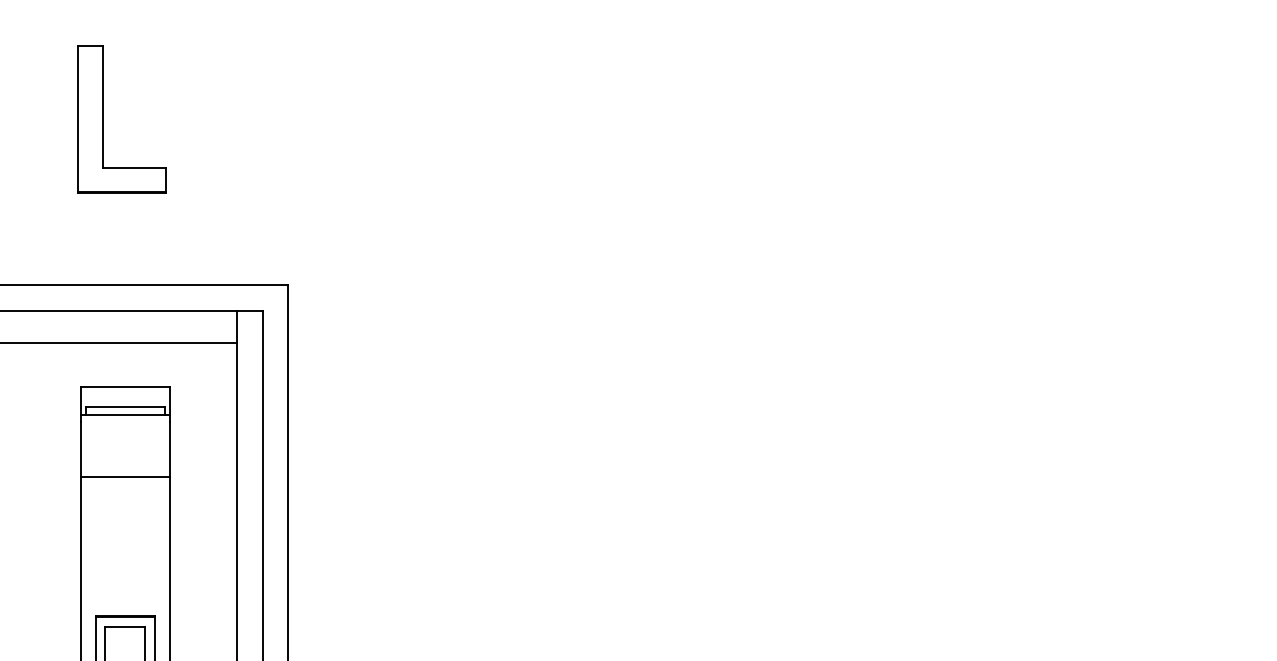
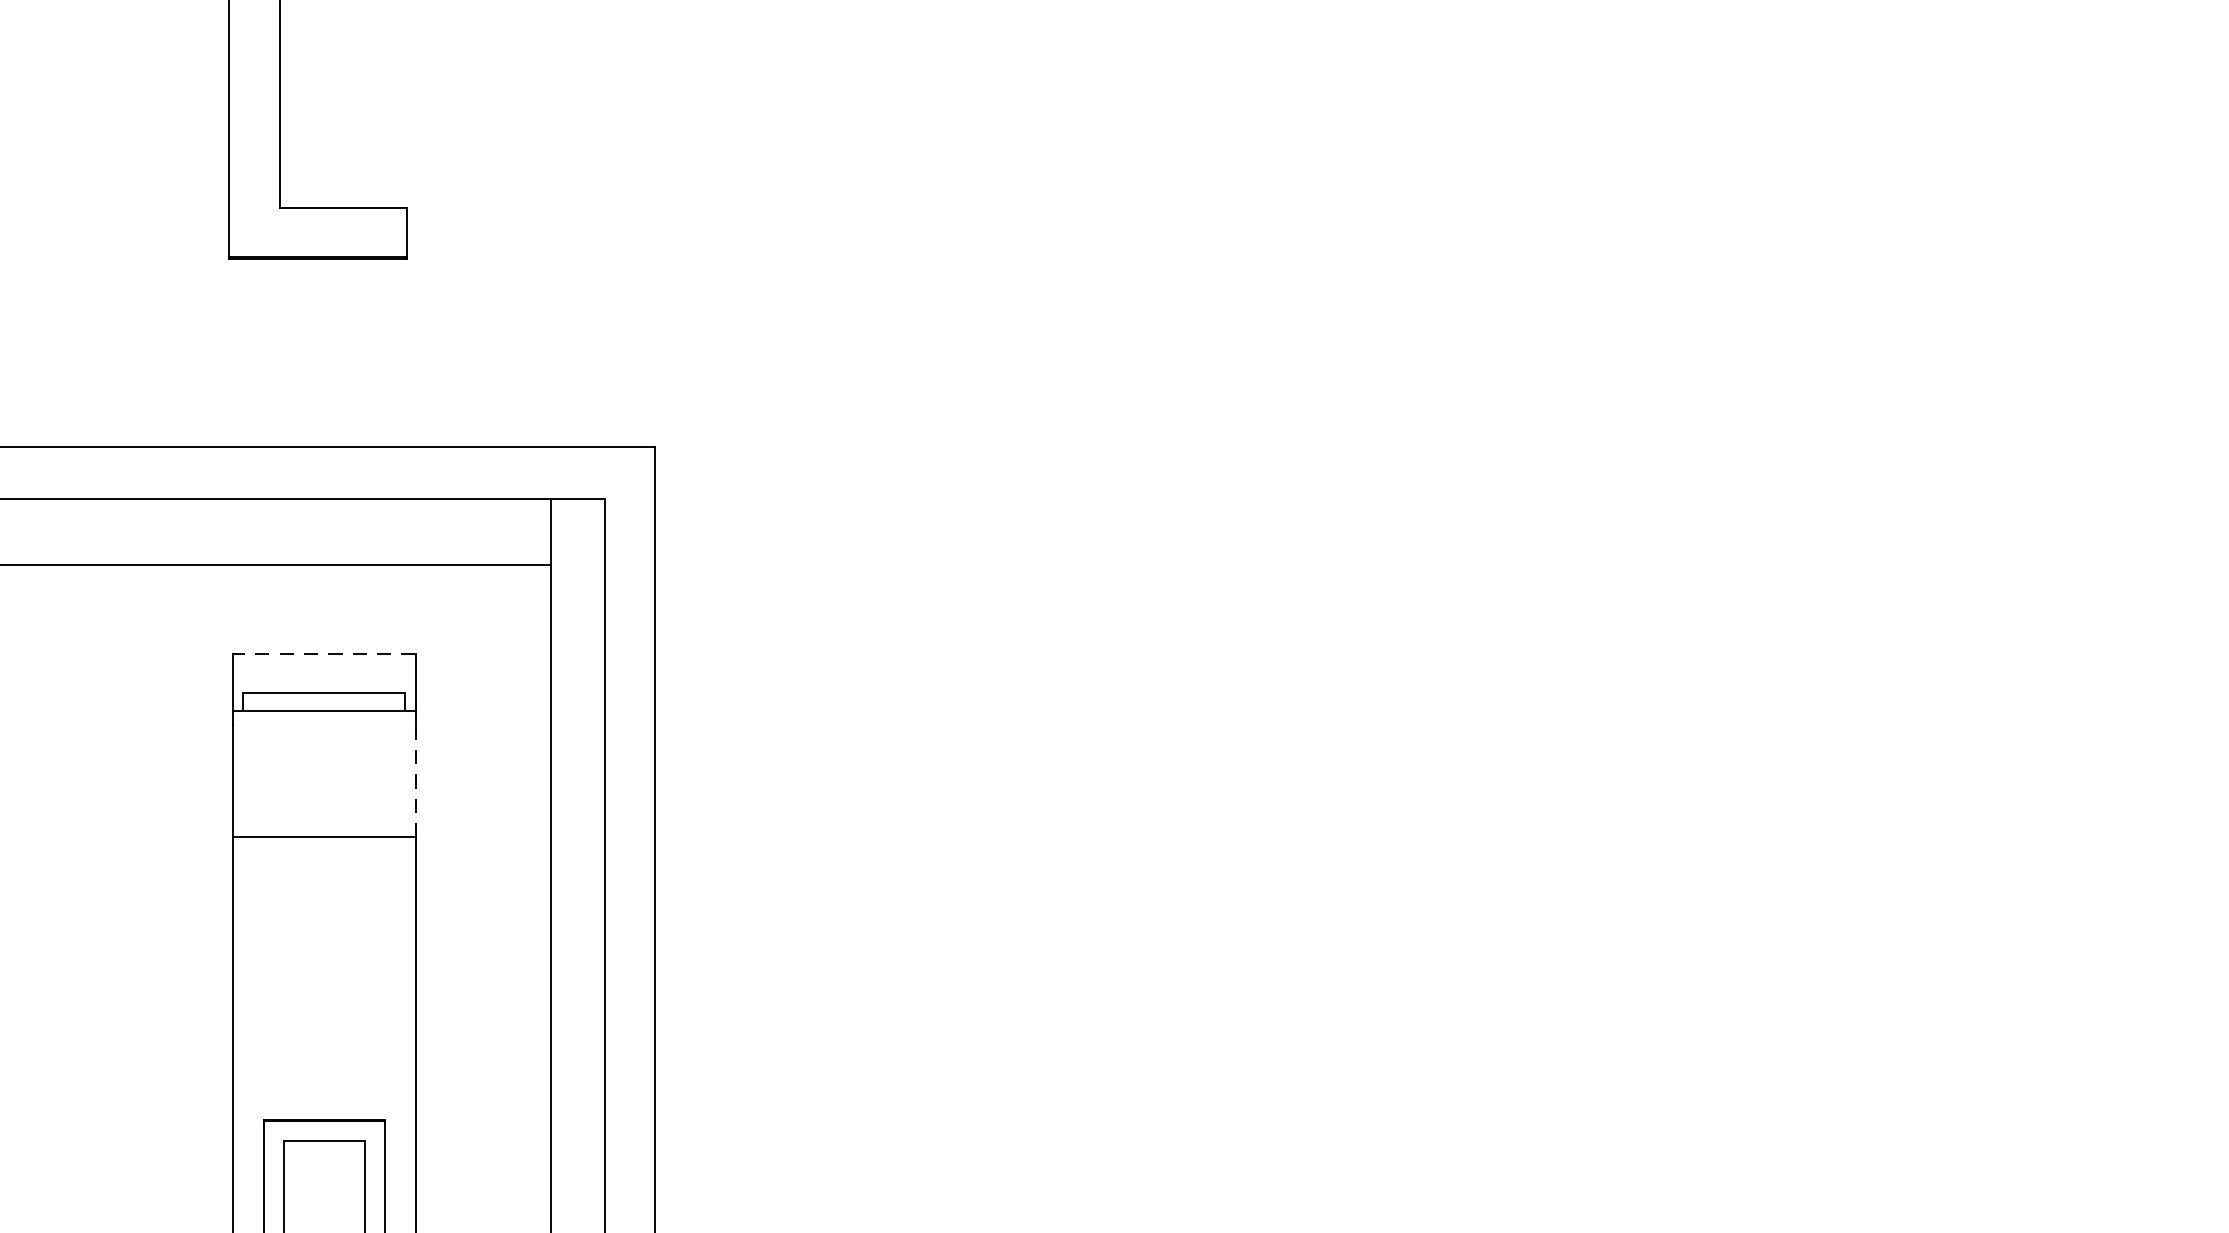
line: (125, 387) -> (324, 654), solid -> dashed
line: (170, 449) -> (416, 780), solid -> dashed

